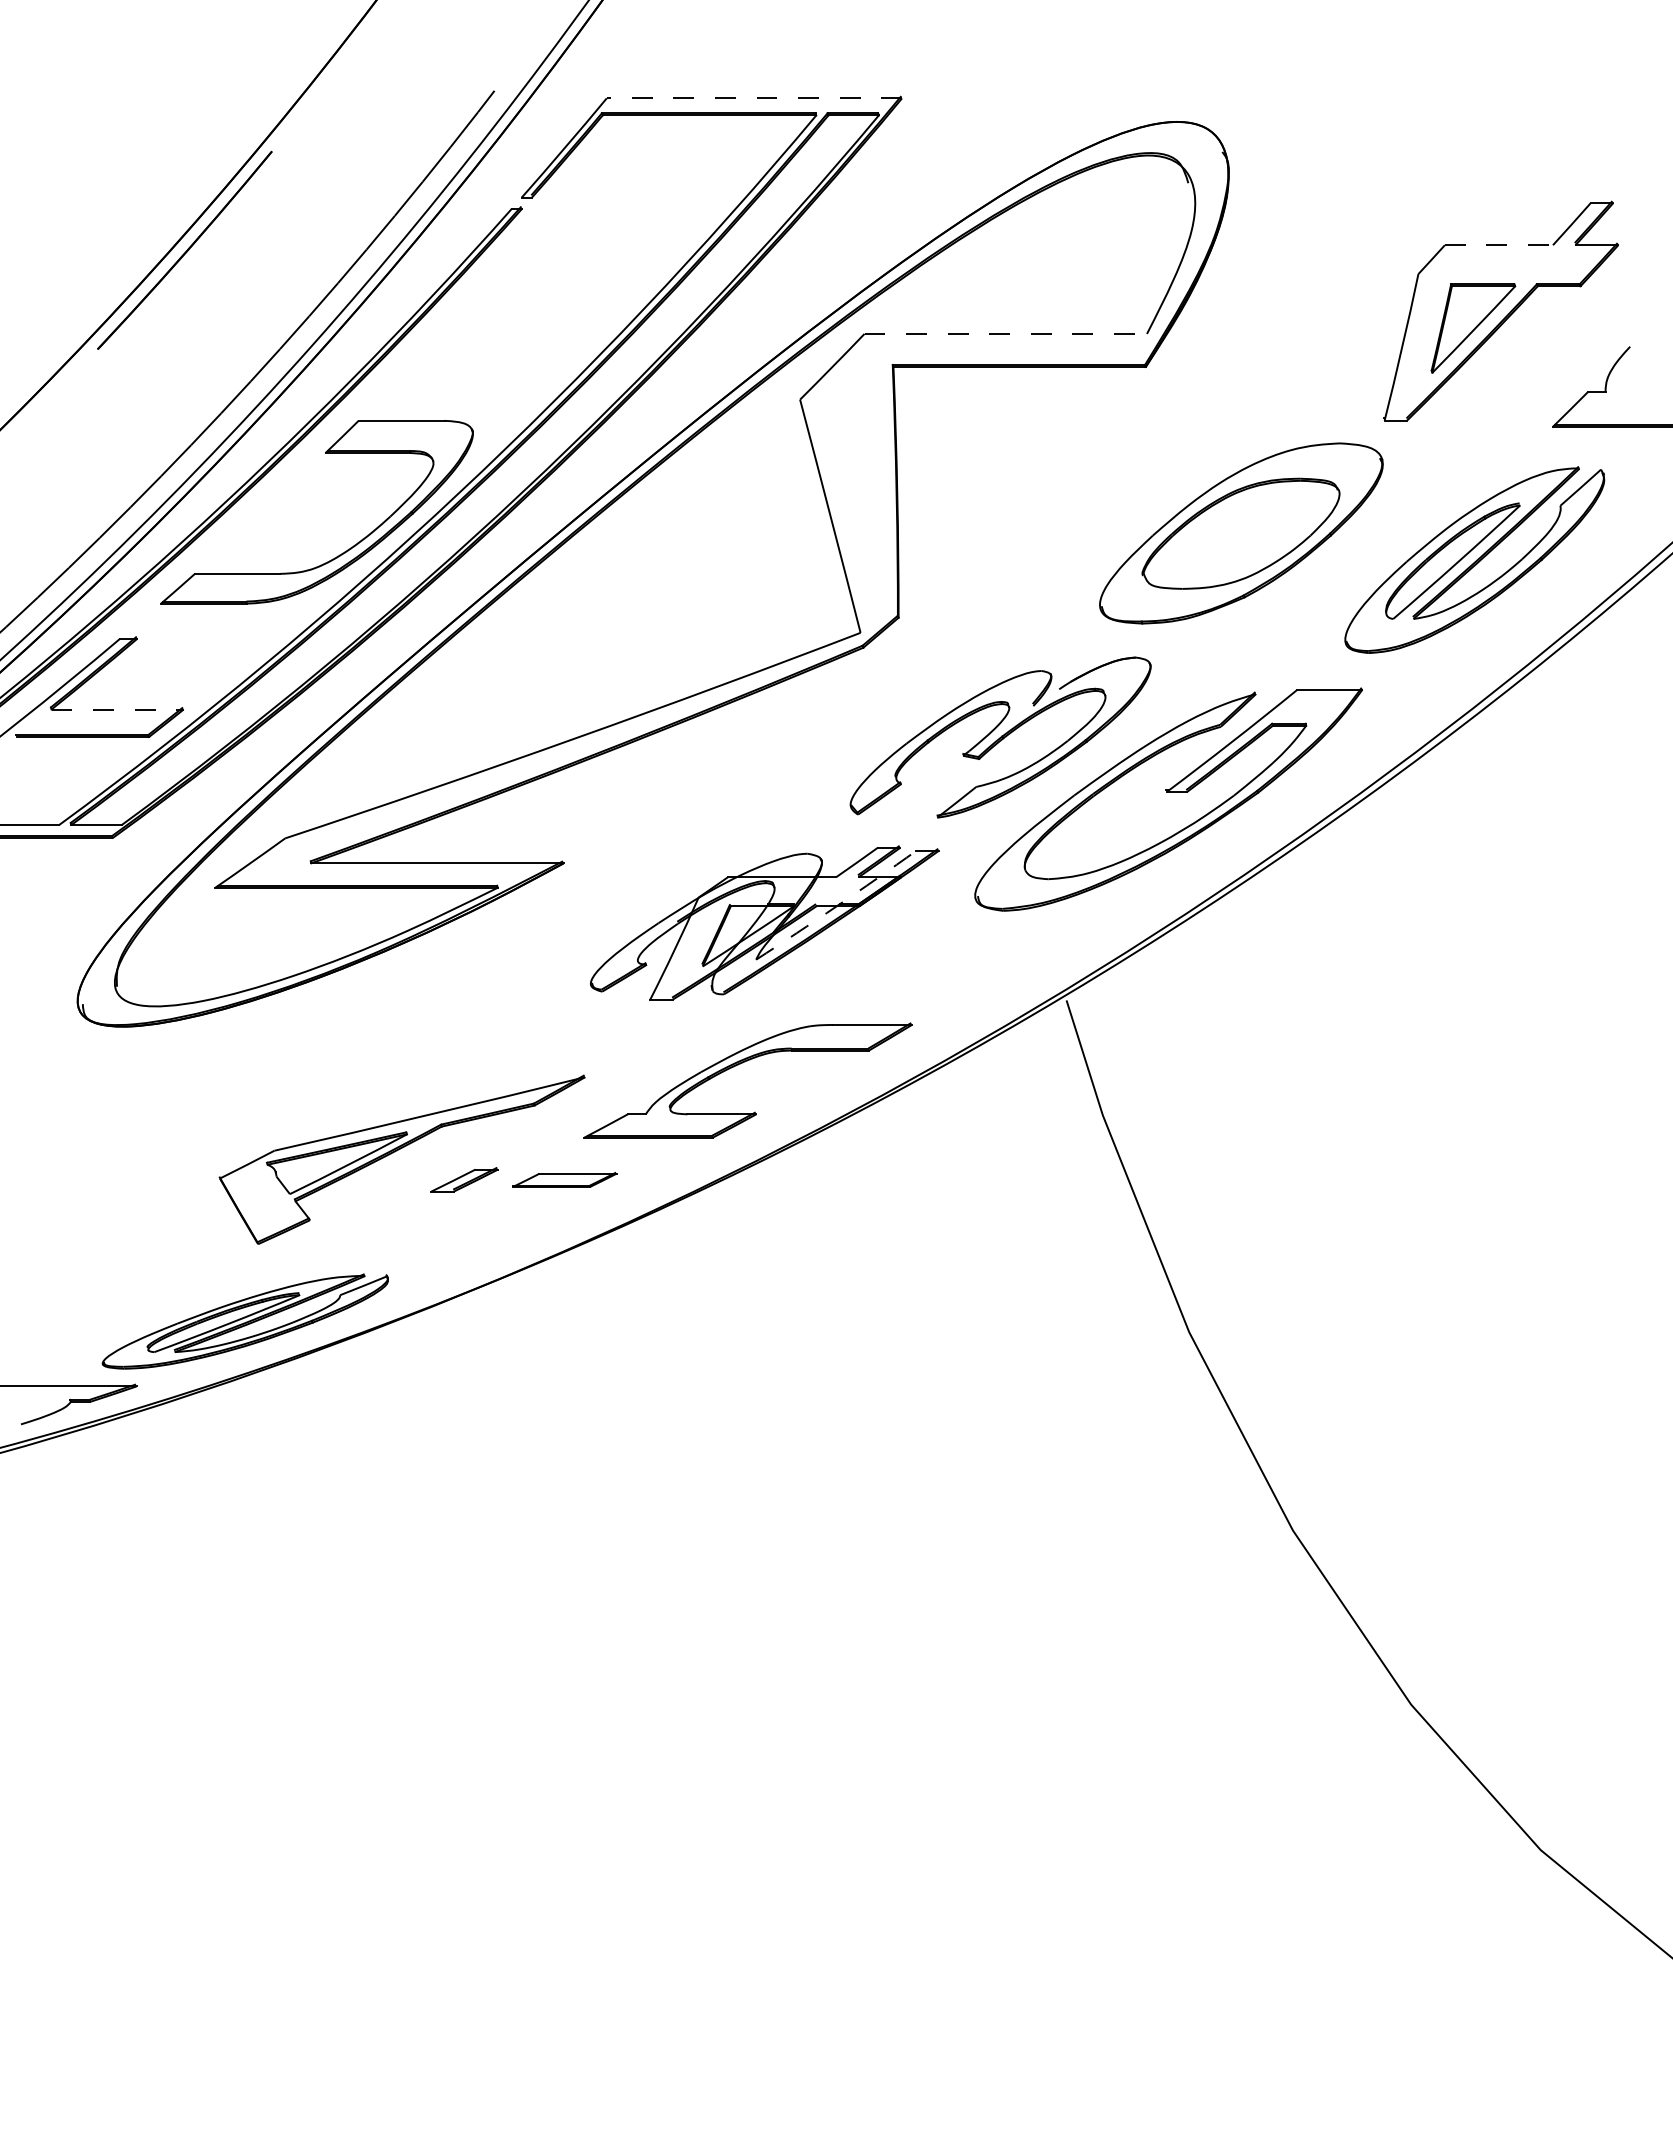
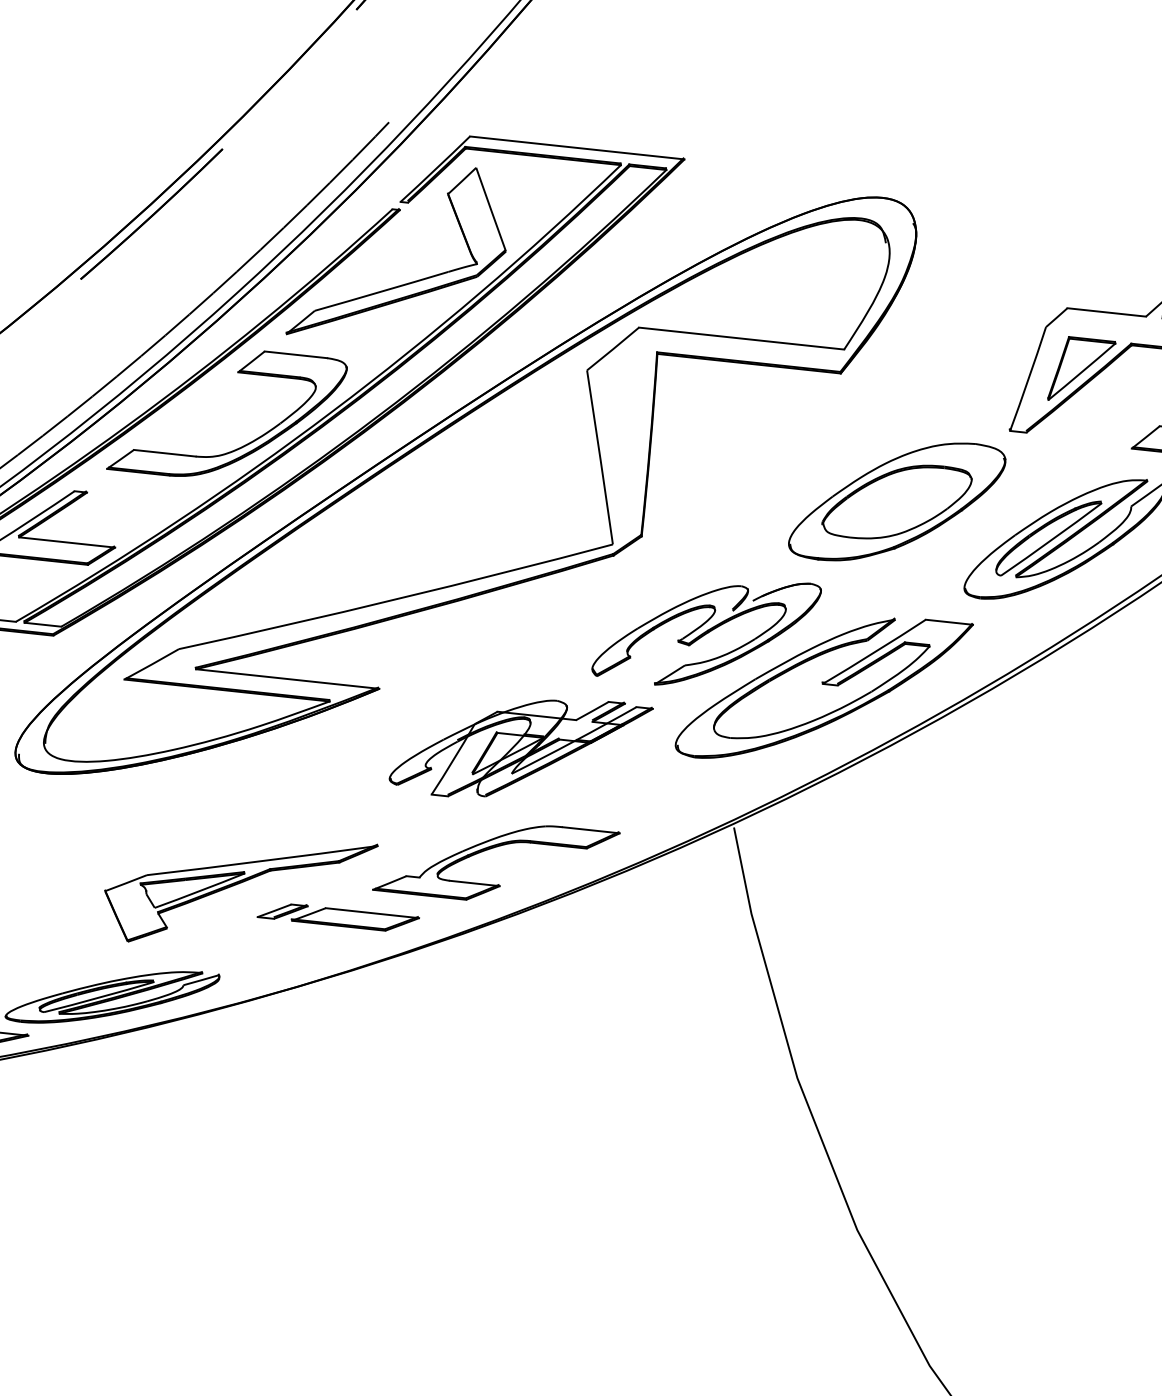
line: (754, 98) -> (577, 148), dashed -> solid
line: (1499, 245) -> (1107, 312), dashed -> solid
part: (546, 305) -> (410, 282), added
line: (1006, 333) -> (742, 338), dashed -> solid
line: (118, 709) -> (67, 542), dashed -> solid
arc: (836, 906) -> (574, 741), dashed -> solid
part: (564, 1179) -> (355, 918), size x1.67

